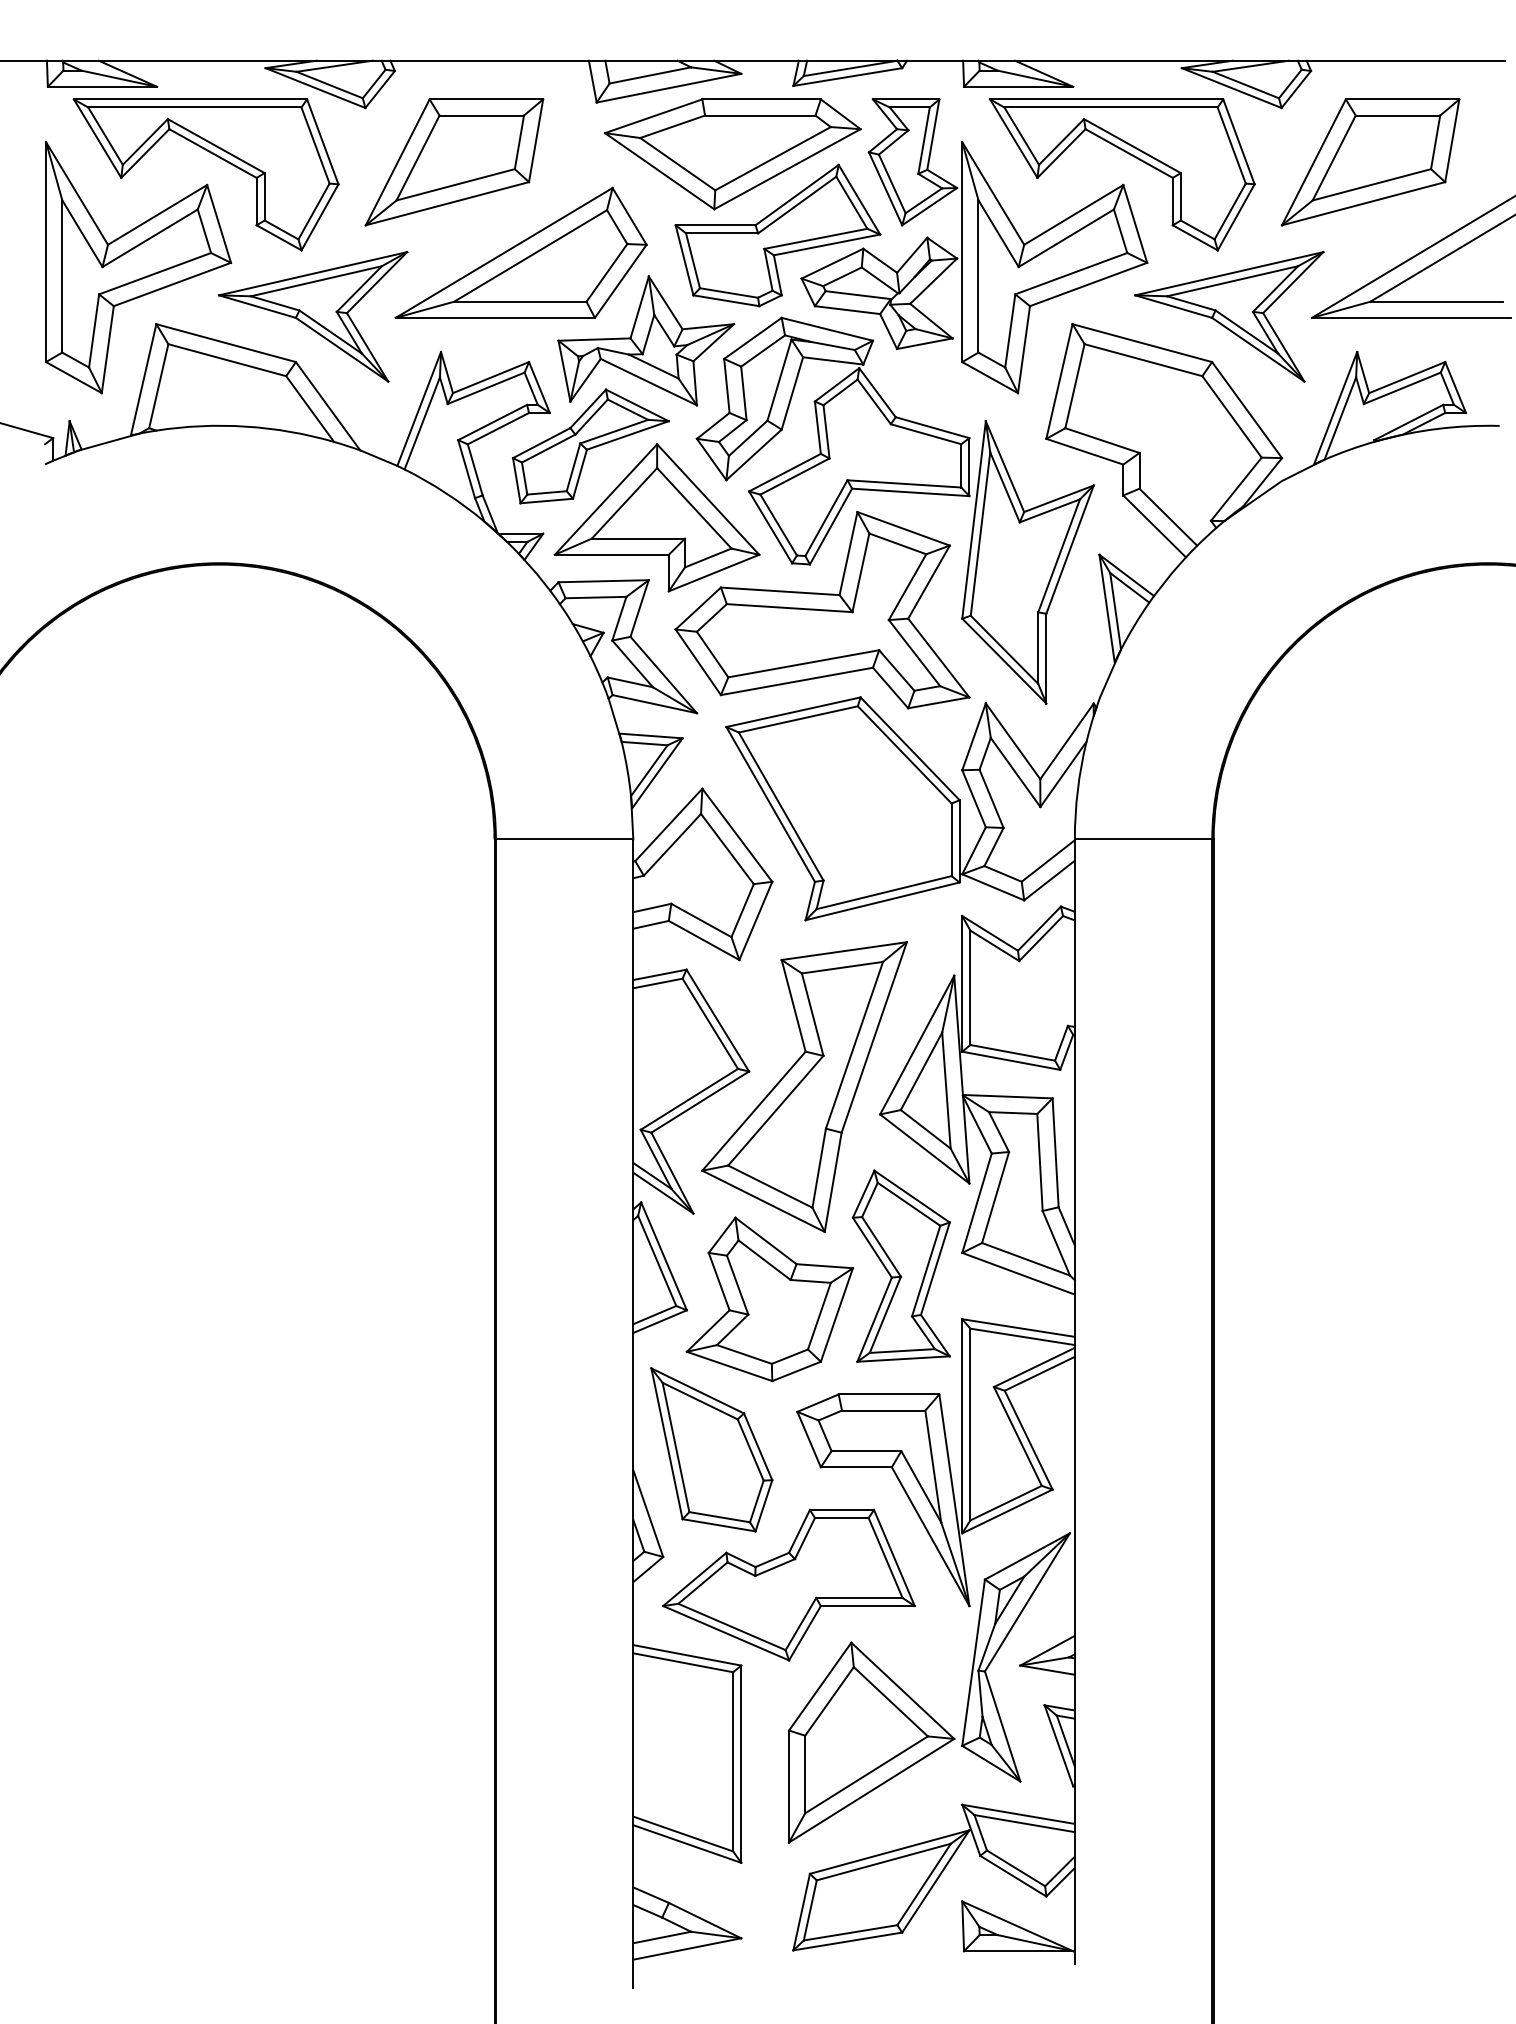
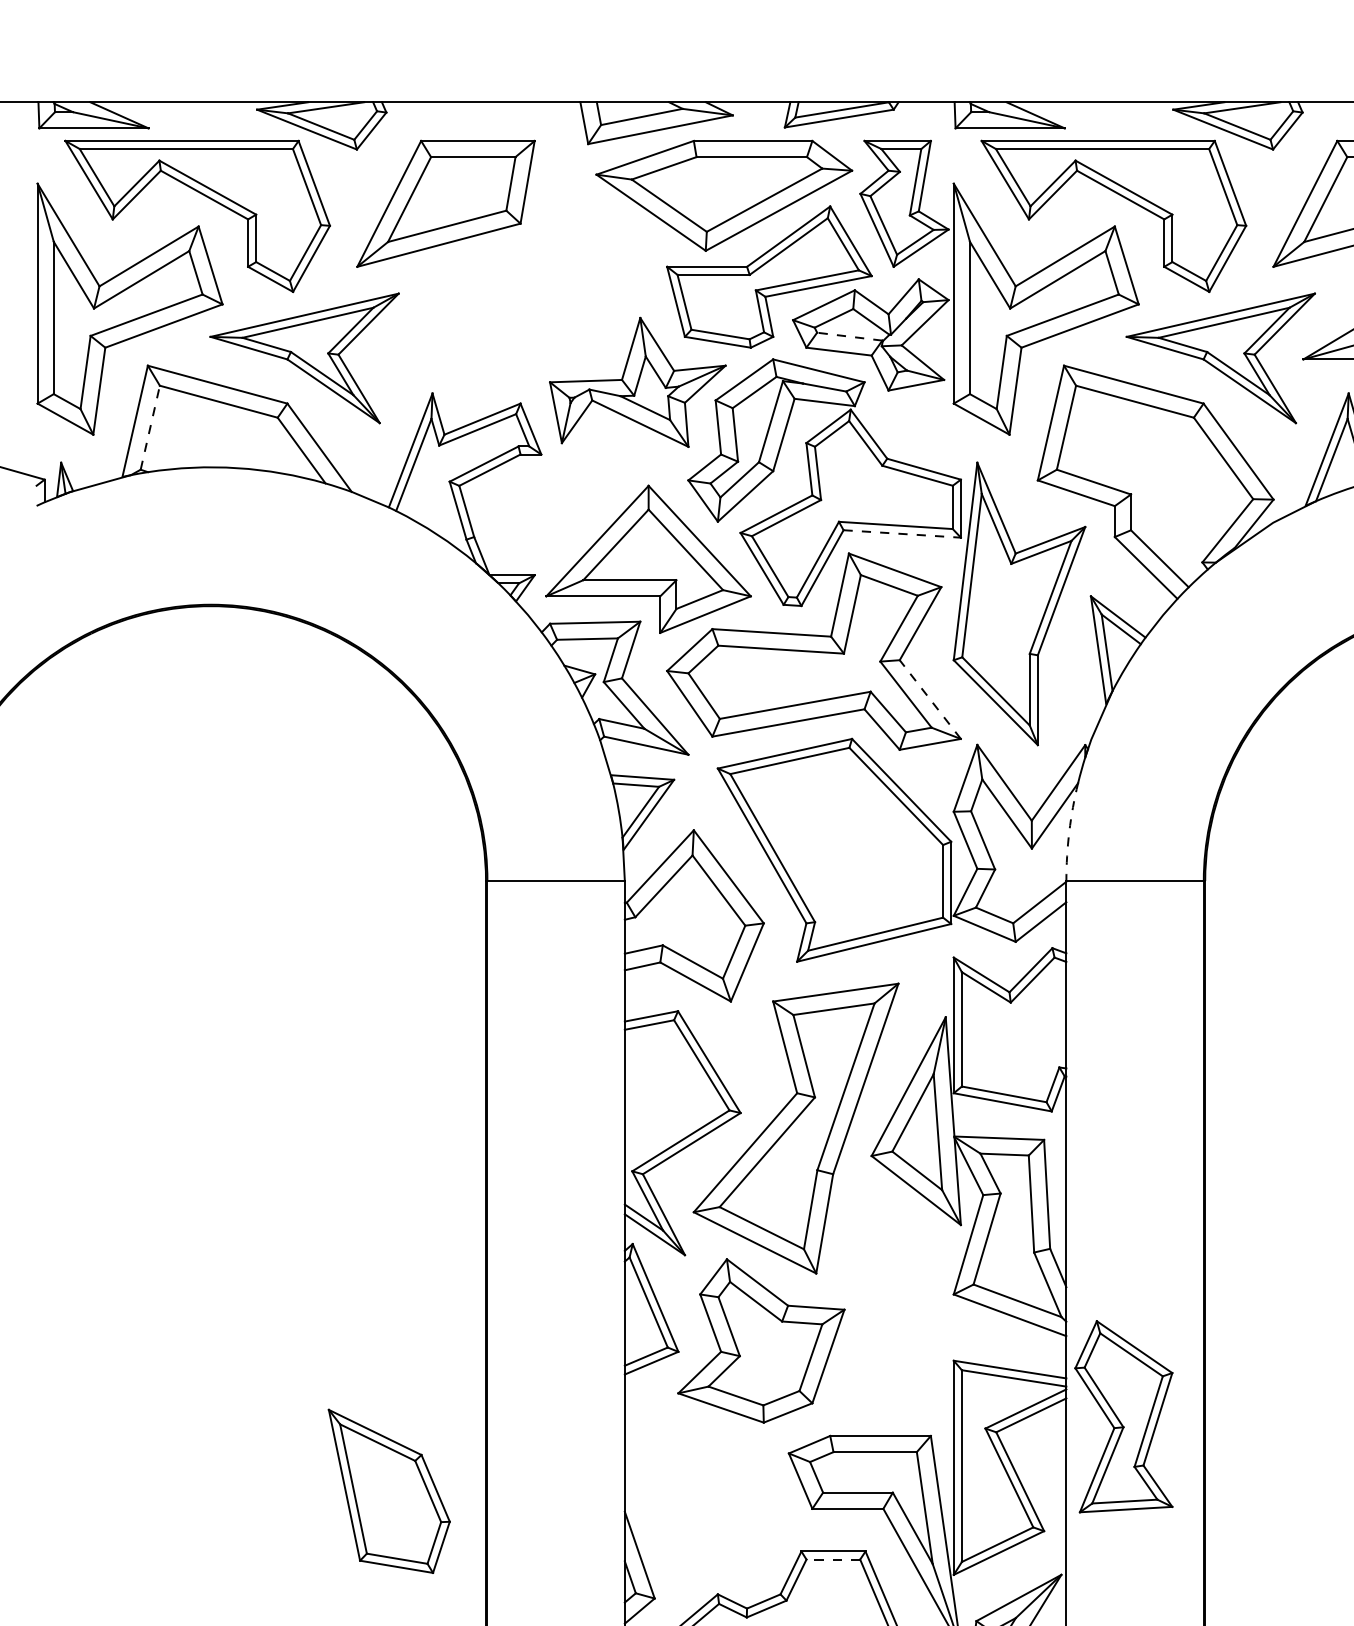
part: (520, 252) -> (512, 294), removed
line: (858, 295) -> (850, 337), solid -> dashed
line: (158, 385) -> (150, 427), solid -> dashed
part: (590, 446) -> (582, 488), removed
line: (910, 492) -> (902, 534), solid -> dashed
line: (938, 658) -> (930, 700), solid -> dashed
arc: (1077, 790) -> (1069, 832), solid -> dashed
part: (900, 1265) -> (1123, 1416), moved
part: (711, 1449) -> (389, 1491), moved
line: (841, 1518) -> (833, 1560), solid -> dashed

